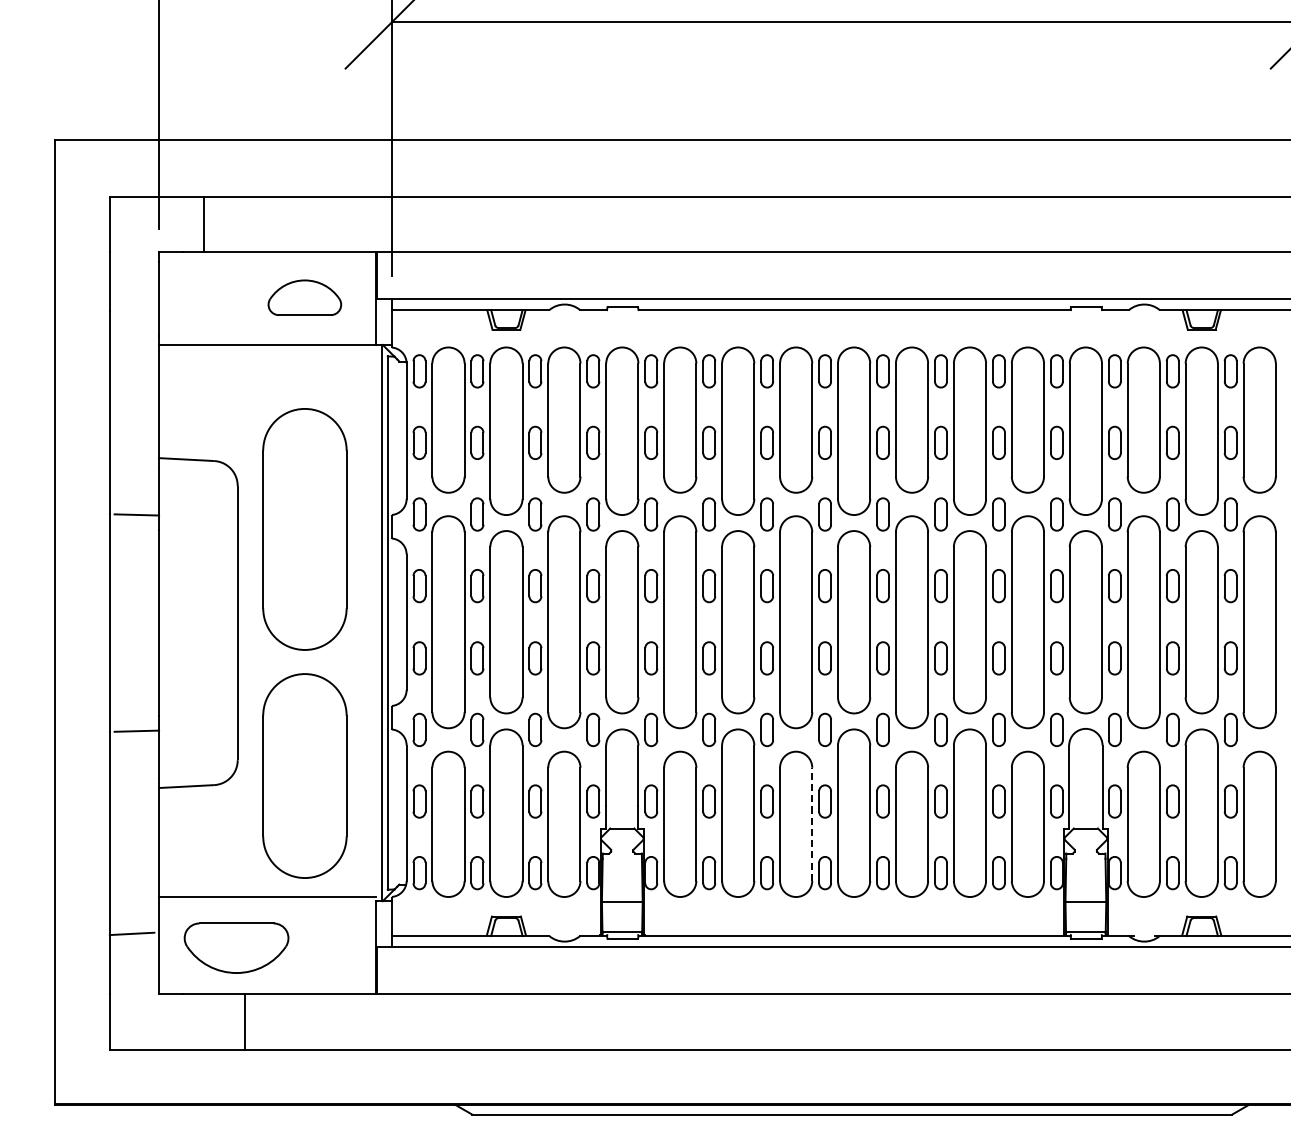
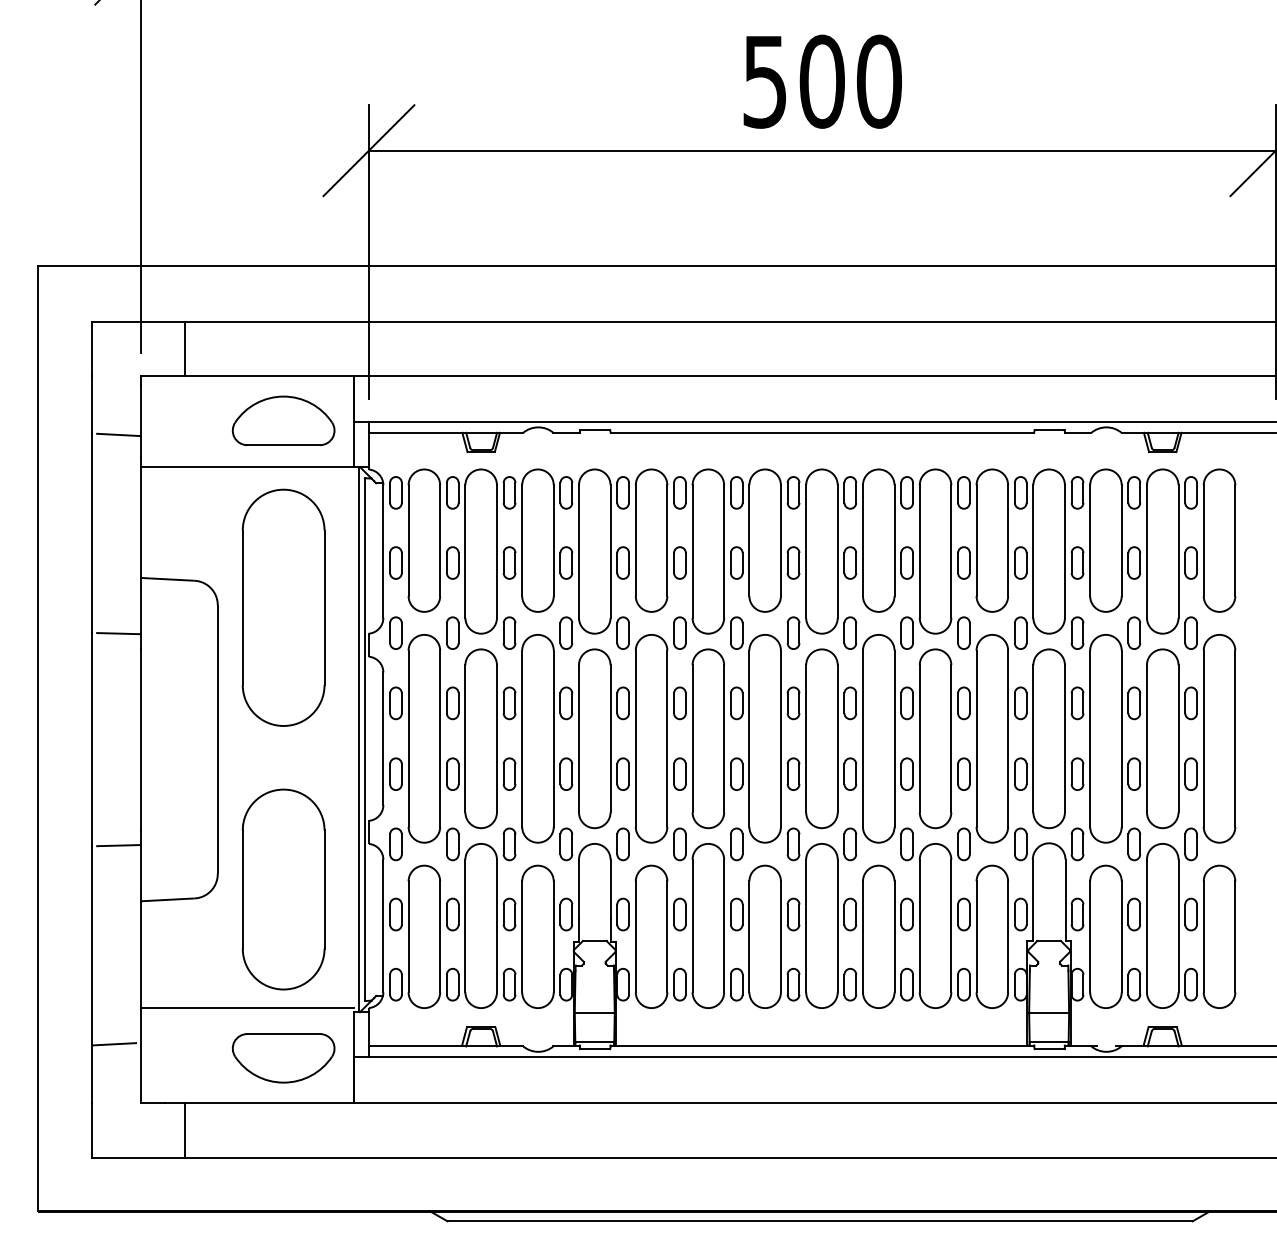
part: (304, 297) -> (283, 420), size x1.43
line: (136, 311) -> (118, 434), added
part: (304, 529) -> (283, 607), moved
line: (811, 823) -> (780, 936), dashed -> solid
part: (236, 948) -> (283, 1058), moved
line: (244, 1021) -> (184, 1130), moved

